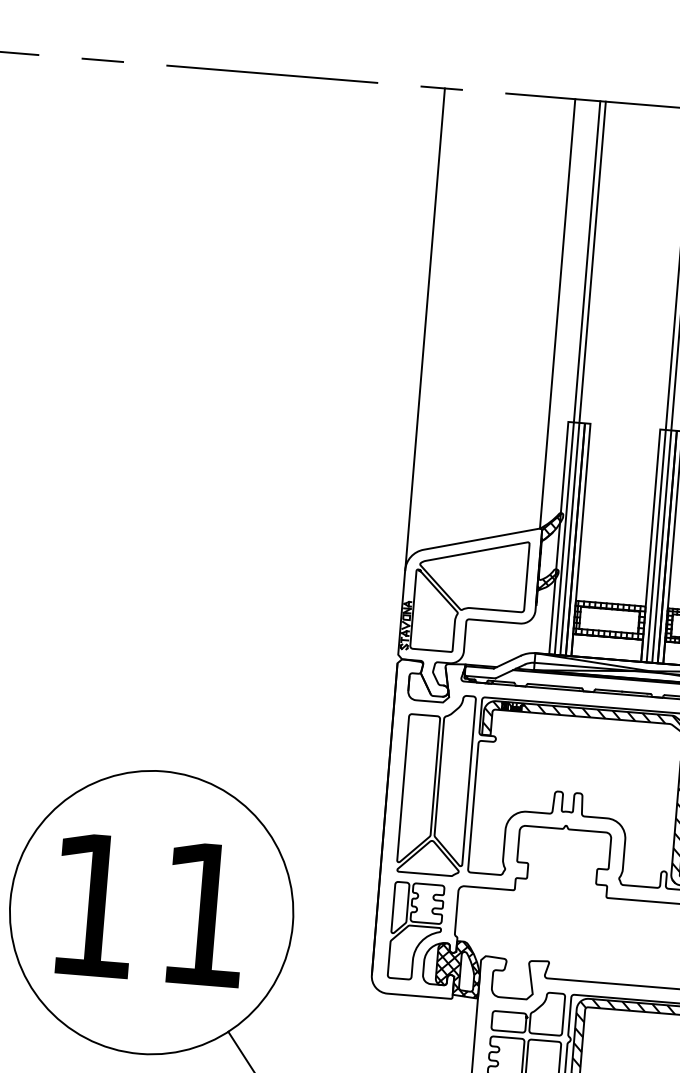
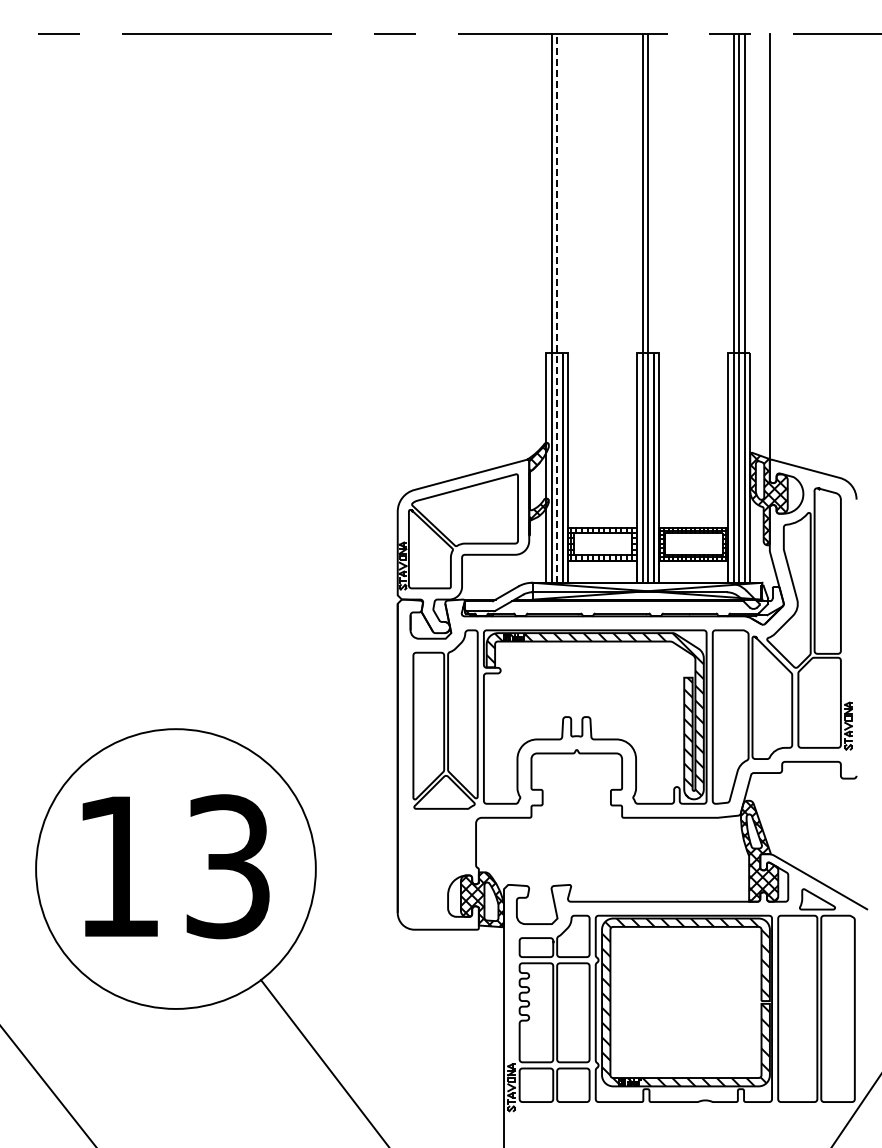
line: (557, 313) -> (526, 246), removed
line: (424, 328) -> (397, 272), removed
line: (583, 378) -> (557, 308), solid -> dashed
text: (203, 914) -> (227, 866), 11 -> 13
part: (415, 931) -> (437, 866), removed

